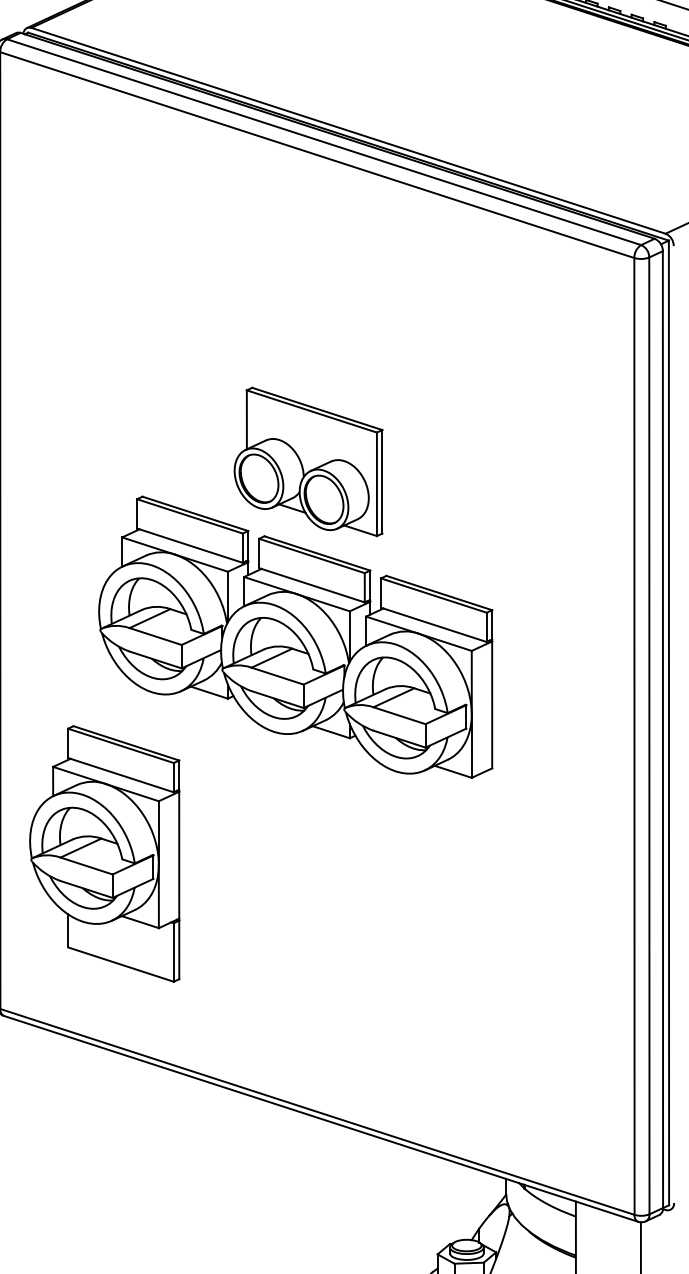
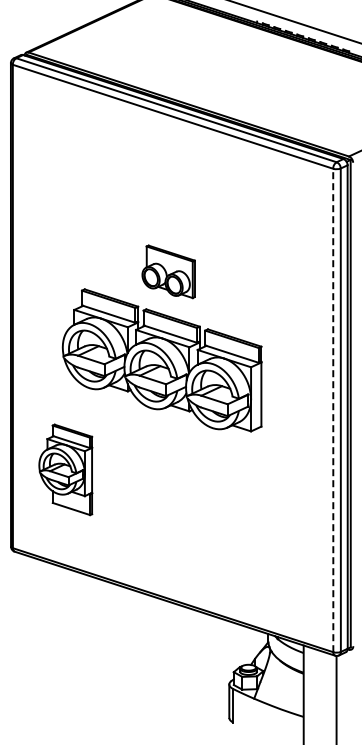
part: (308, 461) -> (168, 271), size x0.7
line: (634, 736) -> (333, 410), solid -> dashed
part: (104, 853) -> (65, 469), size x0.7

